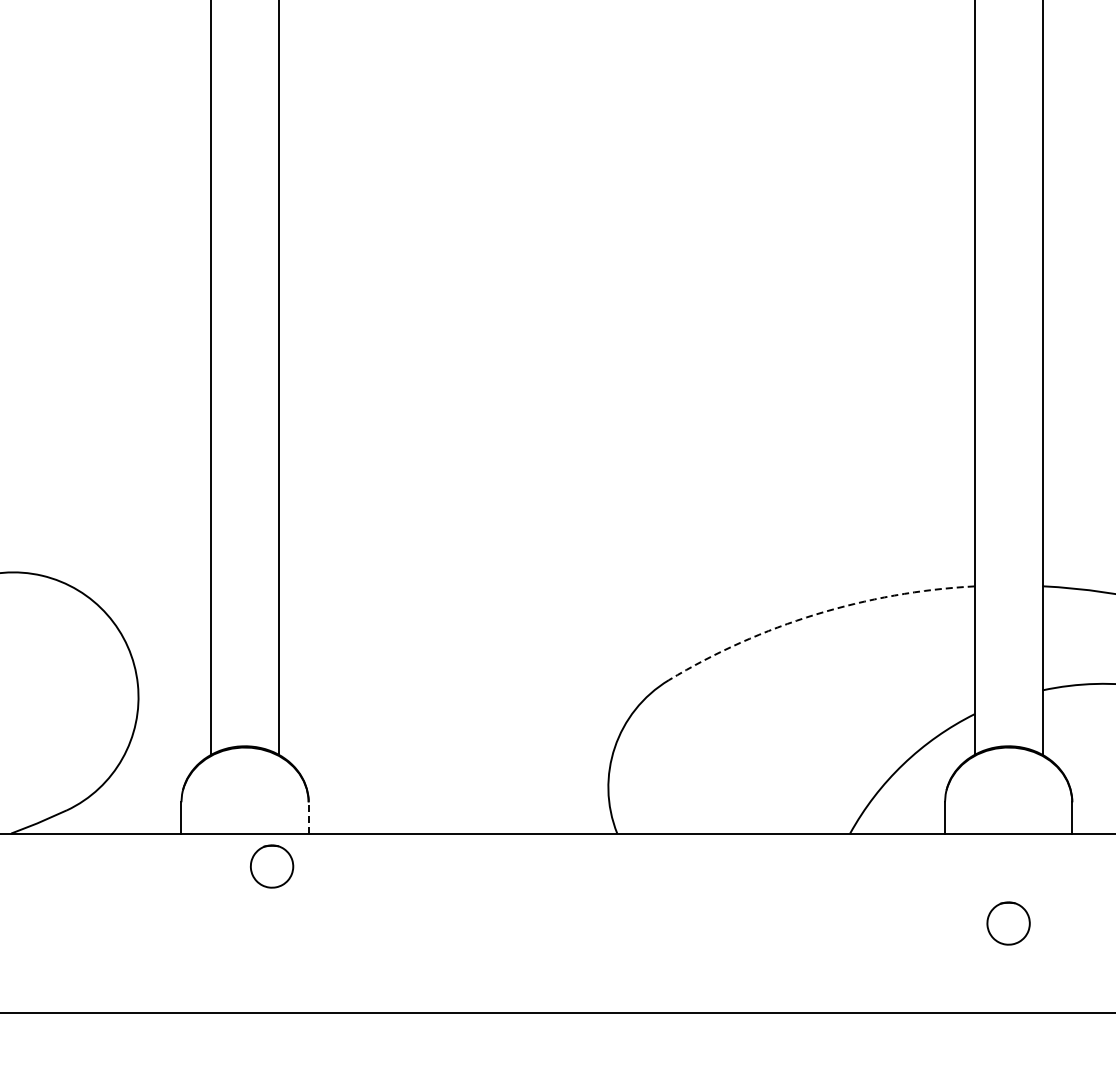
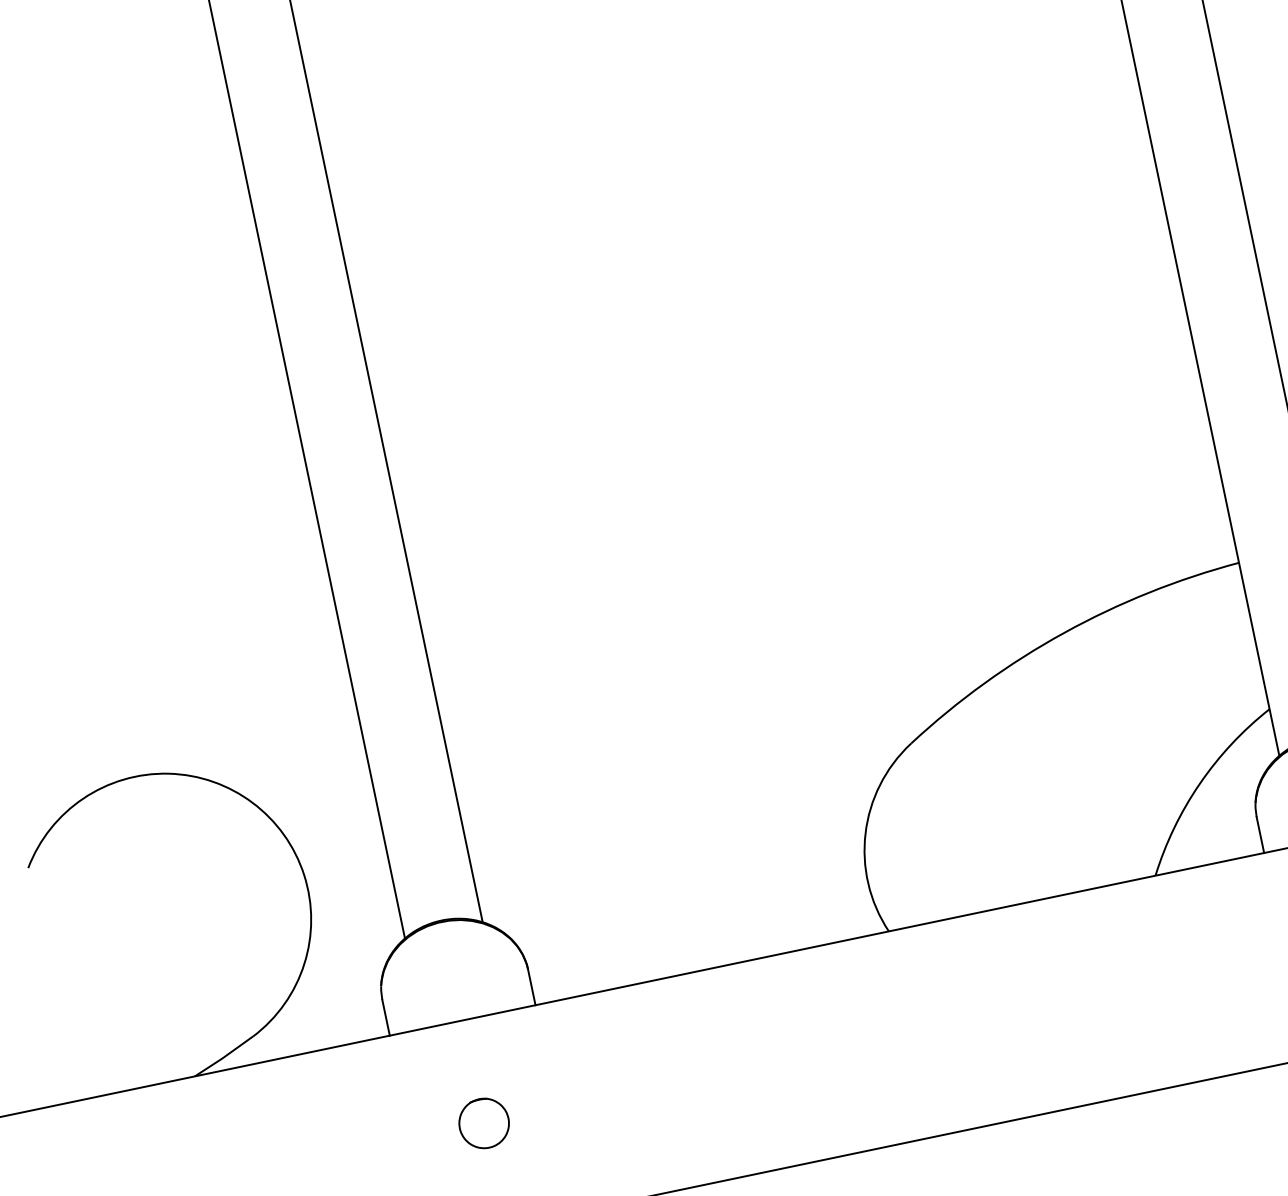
arc: (816, 614) -> (1064, 632), dashed -> solid
line: (308, 817) -> (531, 986), dashed -> solid
part: (272, 866) -> (484, 1123), moved

